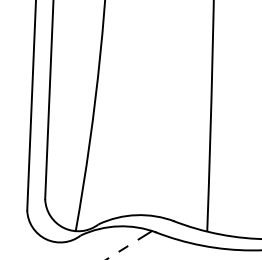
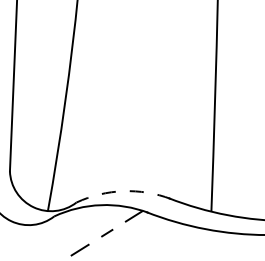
arc: (136, 215) -> (123, 191), solid -> dashed

